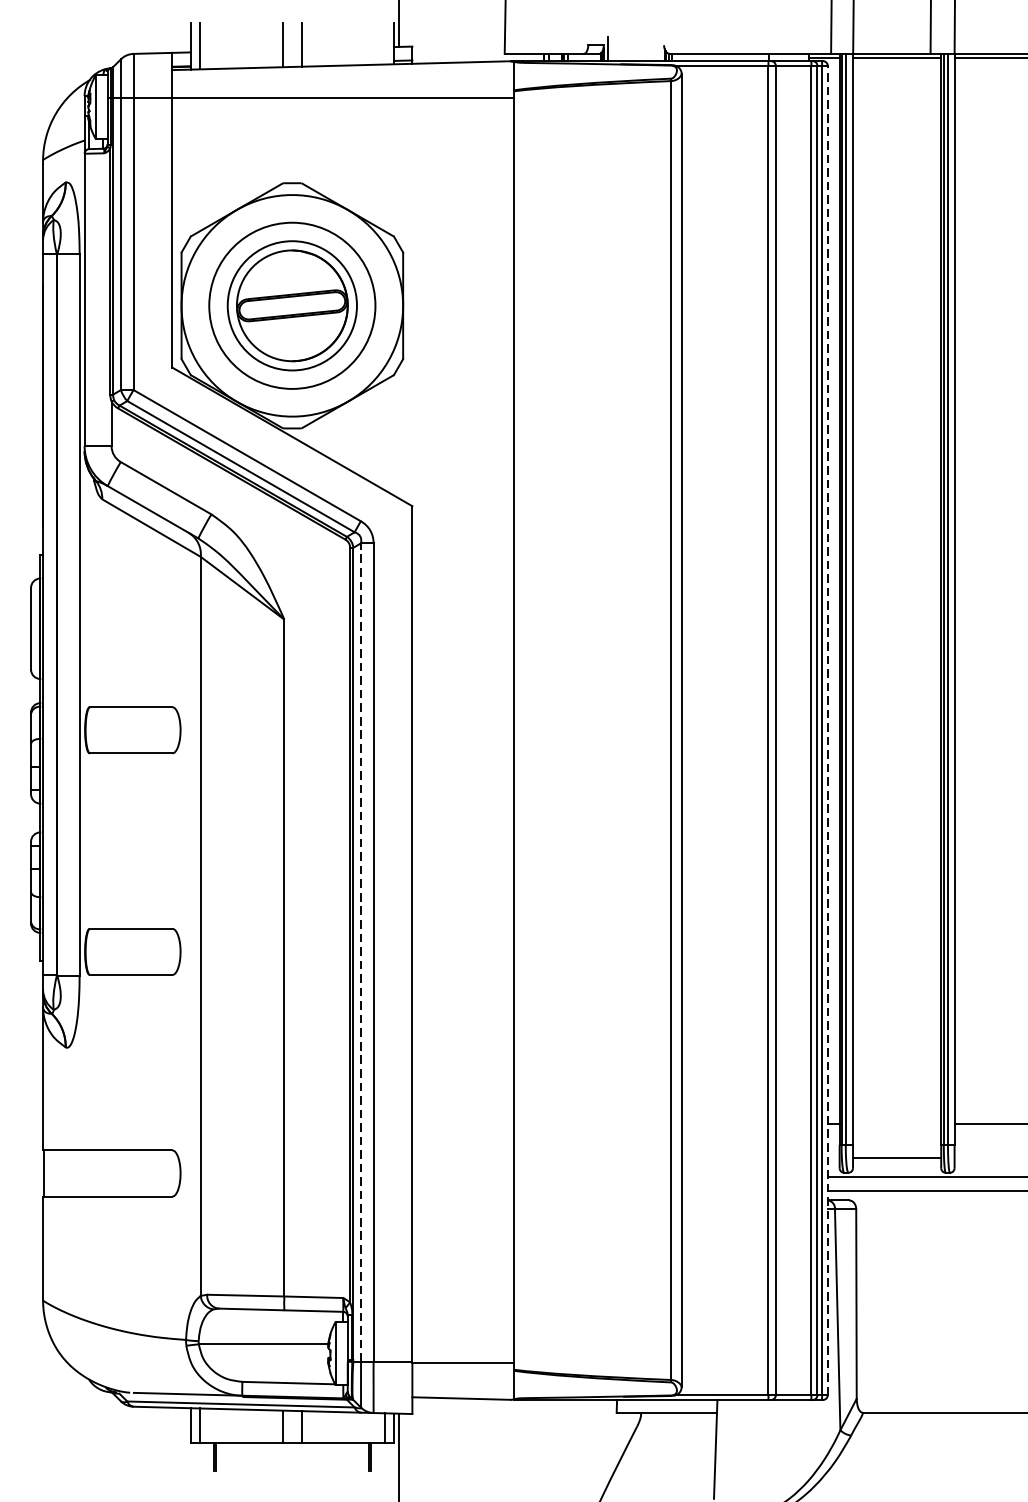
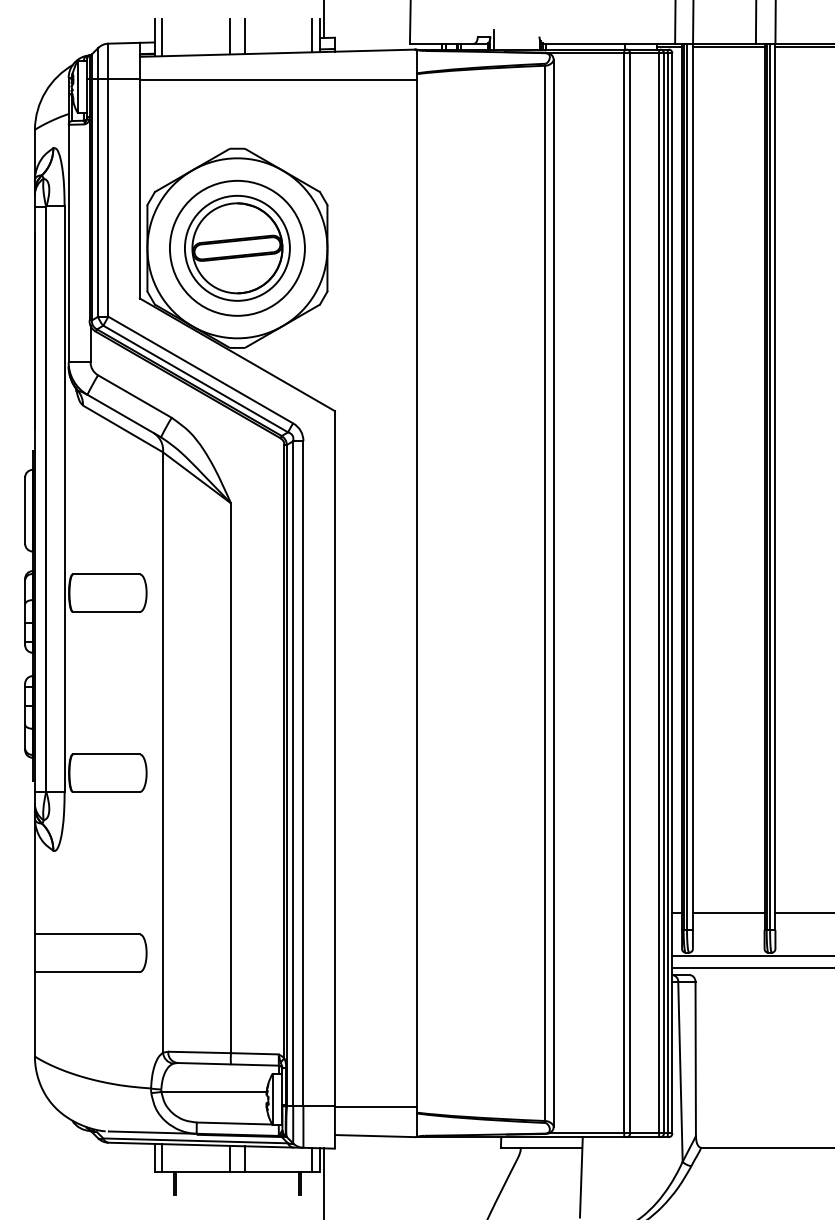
line: (384, 43) -> (312, 35), added
line: (827, 729) -> (672, 592), dashed -> solid
line: (361, 952) -> (293, 773), dashed -> solid
line: (896, 1159) -> (728, 913), moved

